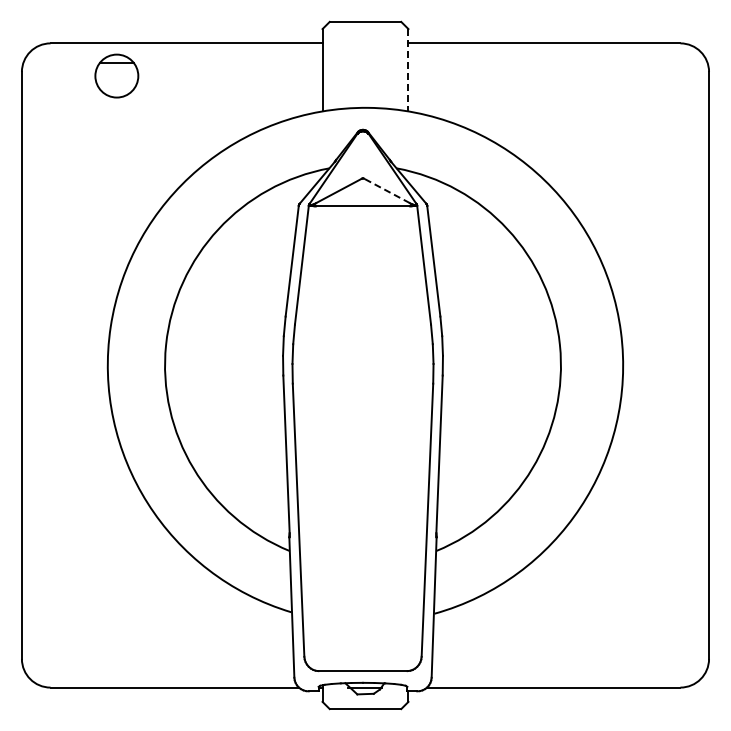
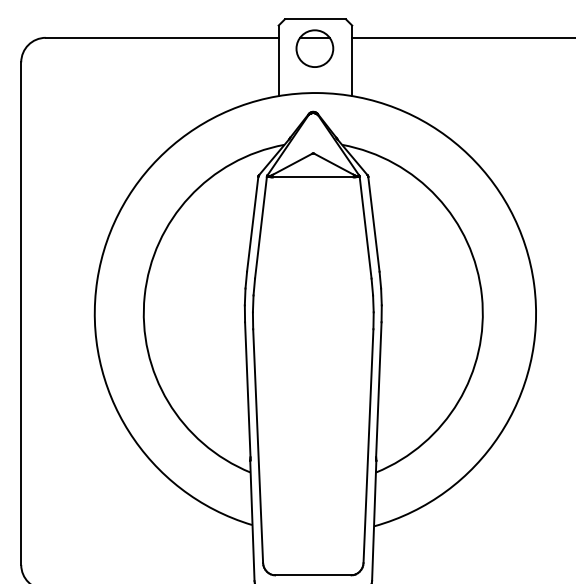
line: (408, 70) -> (352, 61), dashed -> solid
part: (116, 75) -> (314, 48), moved
line: (387, 190) -> (334, 163), dashed -> solid

